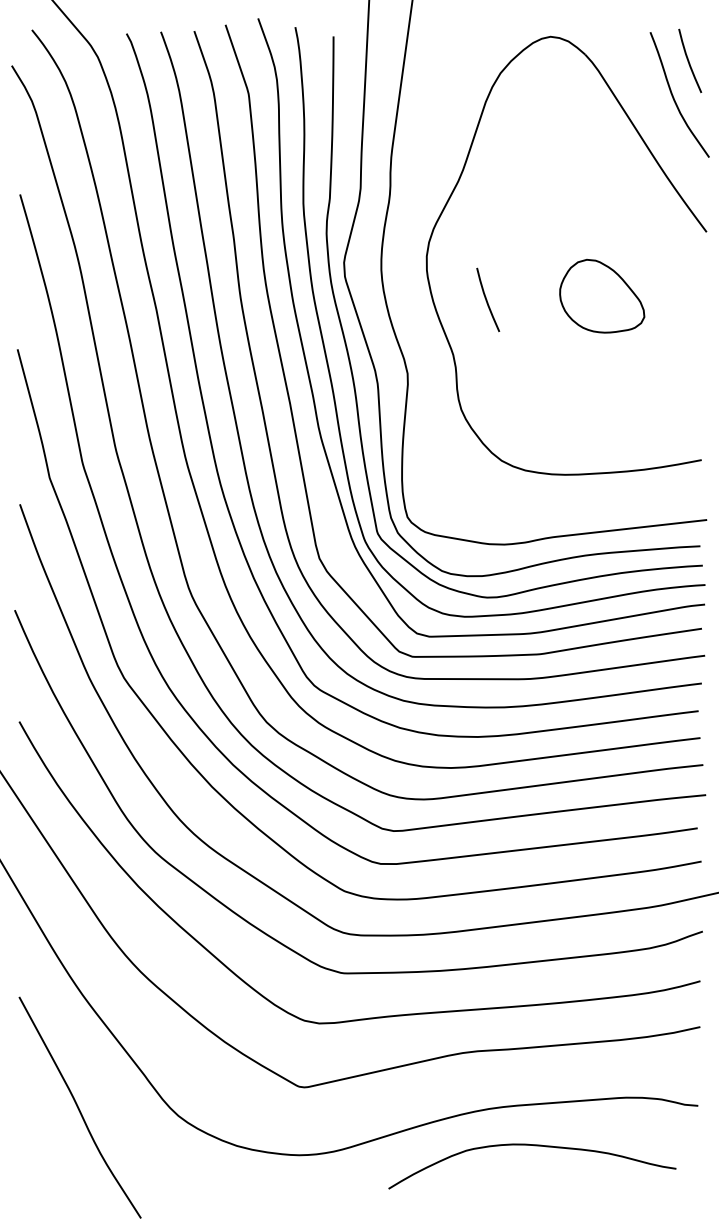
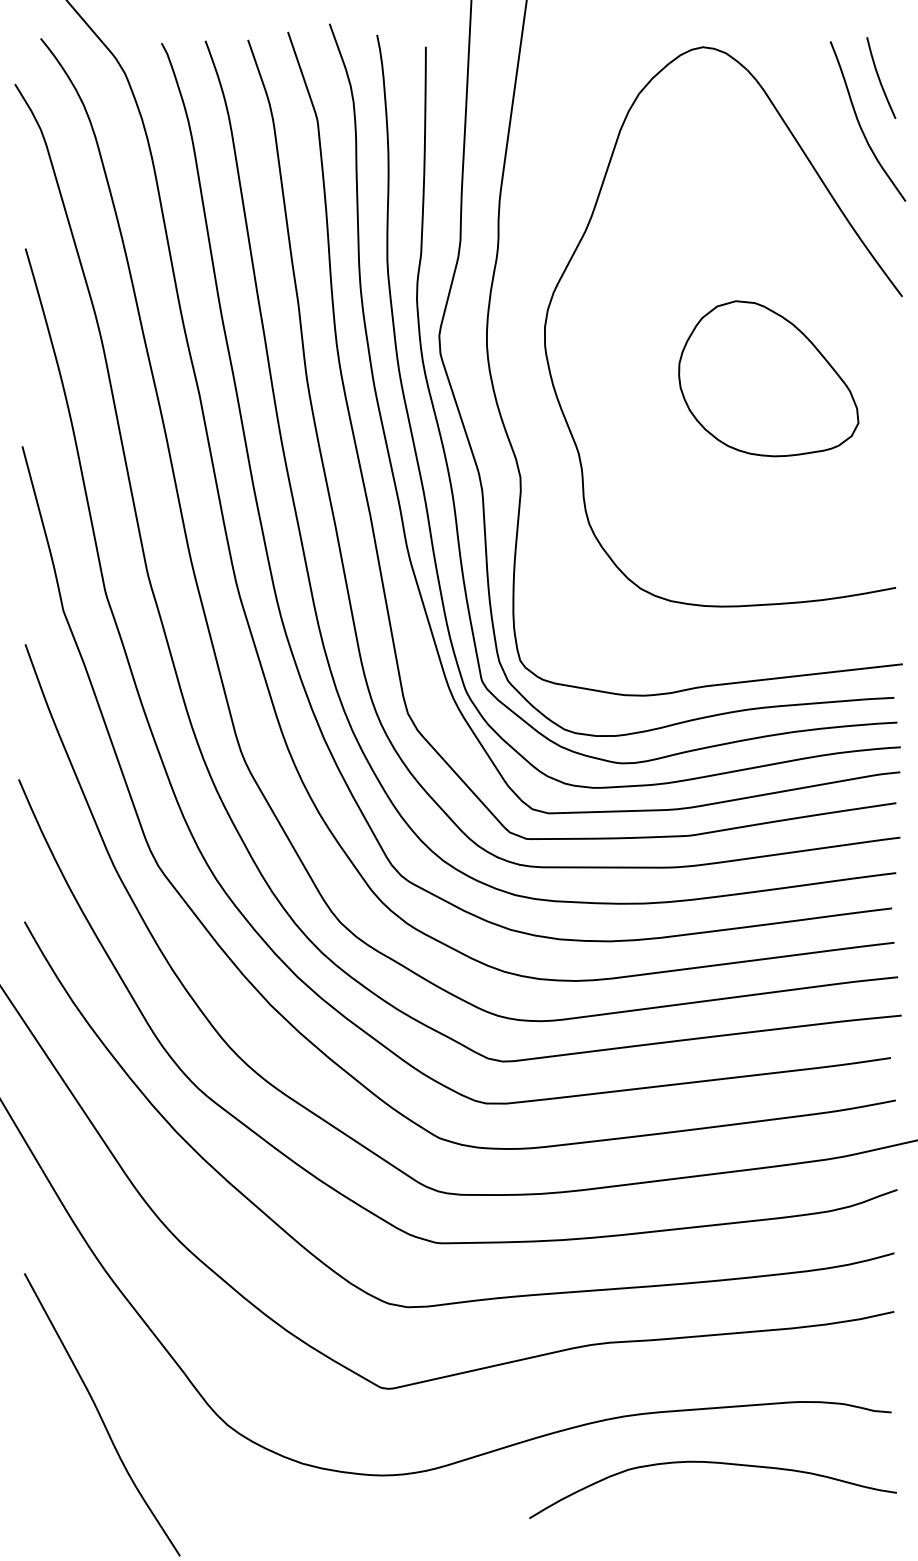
part: (602, 295) -> (769, 377), size x1.67
curve: (487, 299) -> (622, 382), removed
curve: (534, 1146) -> (715, 1464), moved

